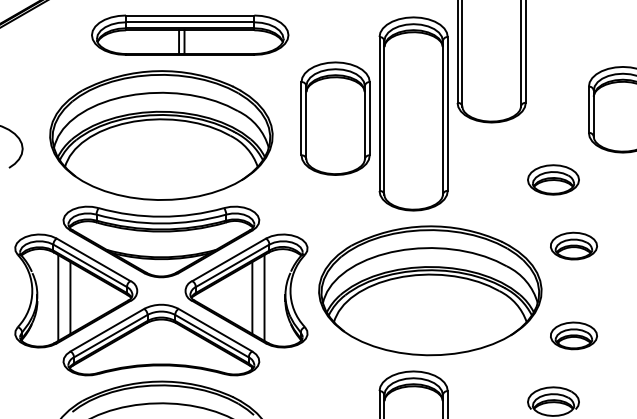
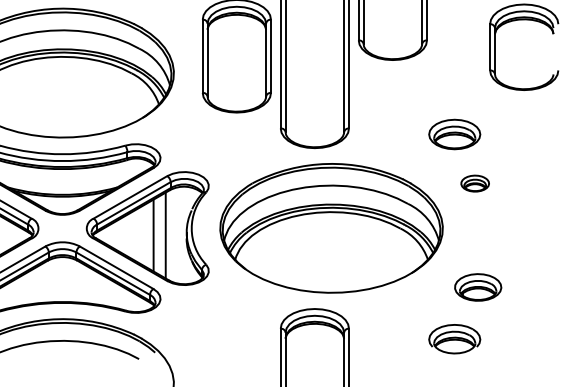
part: (553, 179) -> (454, 134), moved
part: (573, 245) -> (474, 183), size x0.6
part: (573, 335) -> (477, 287), moved

